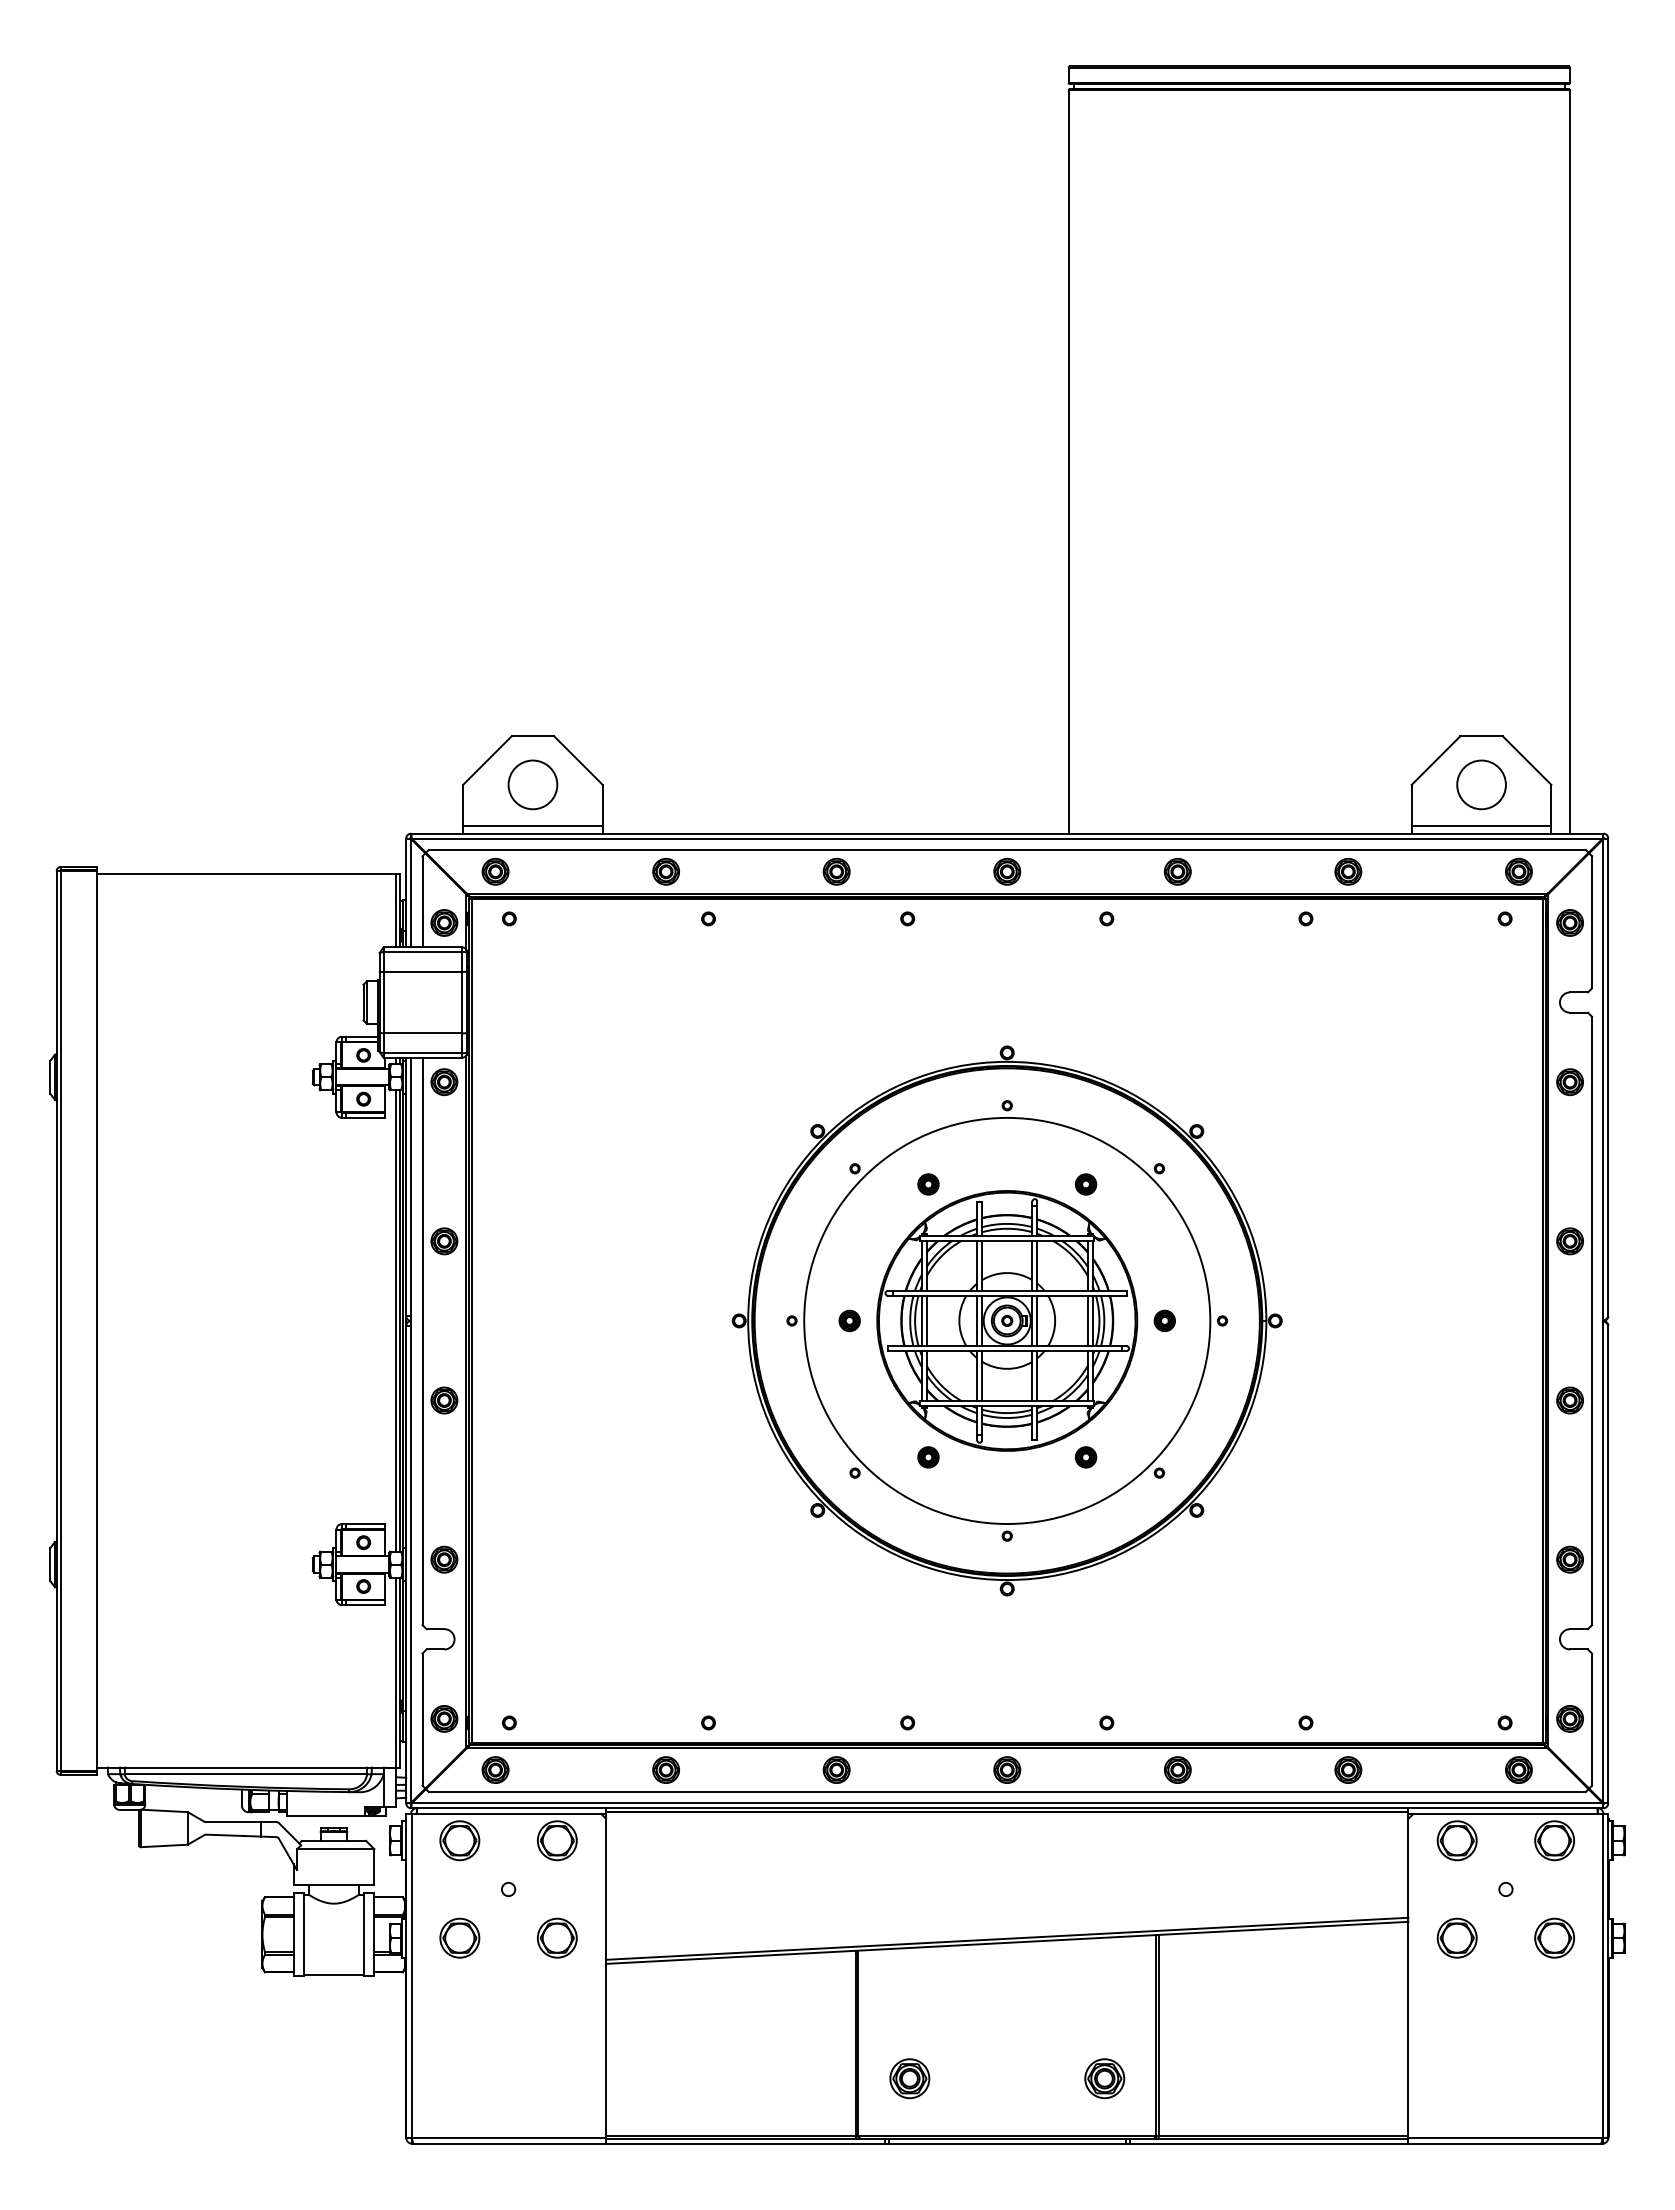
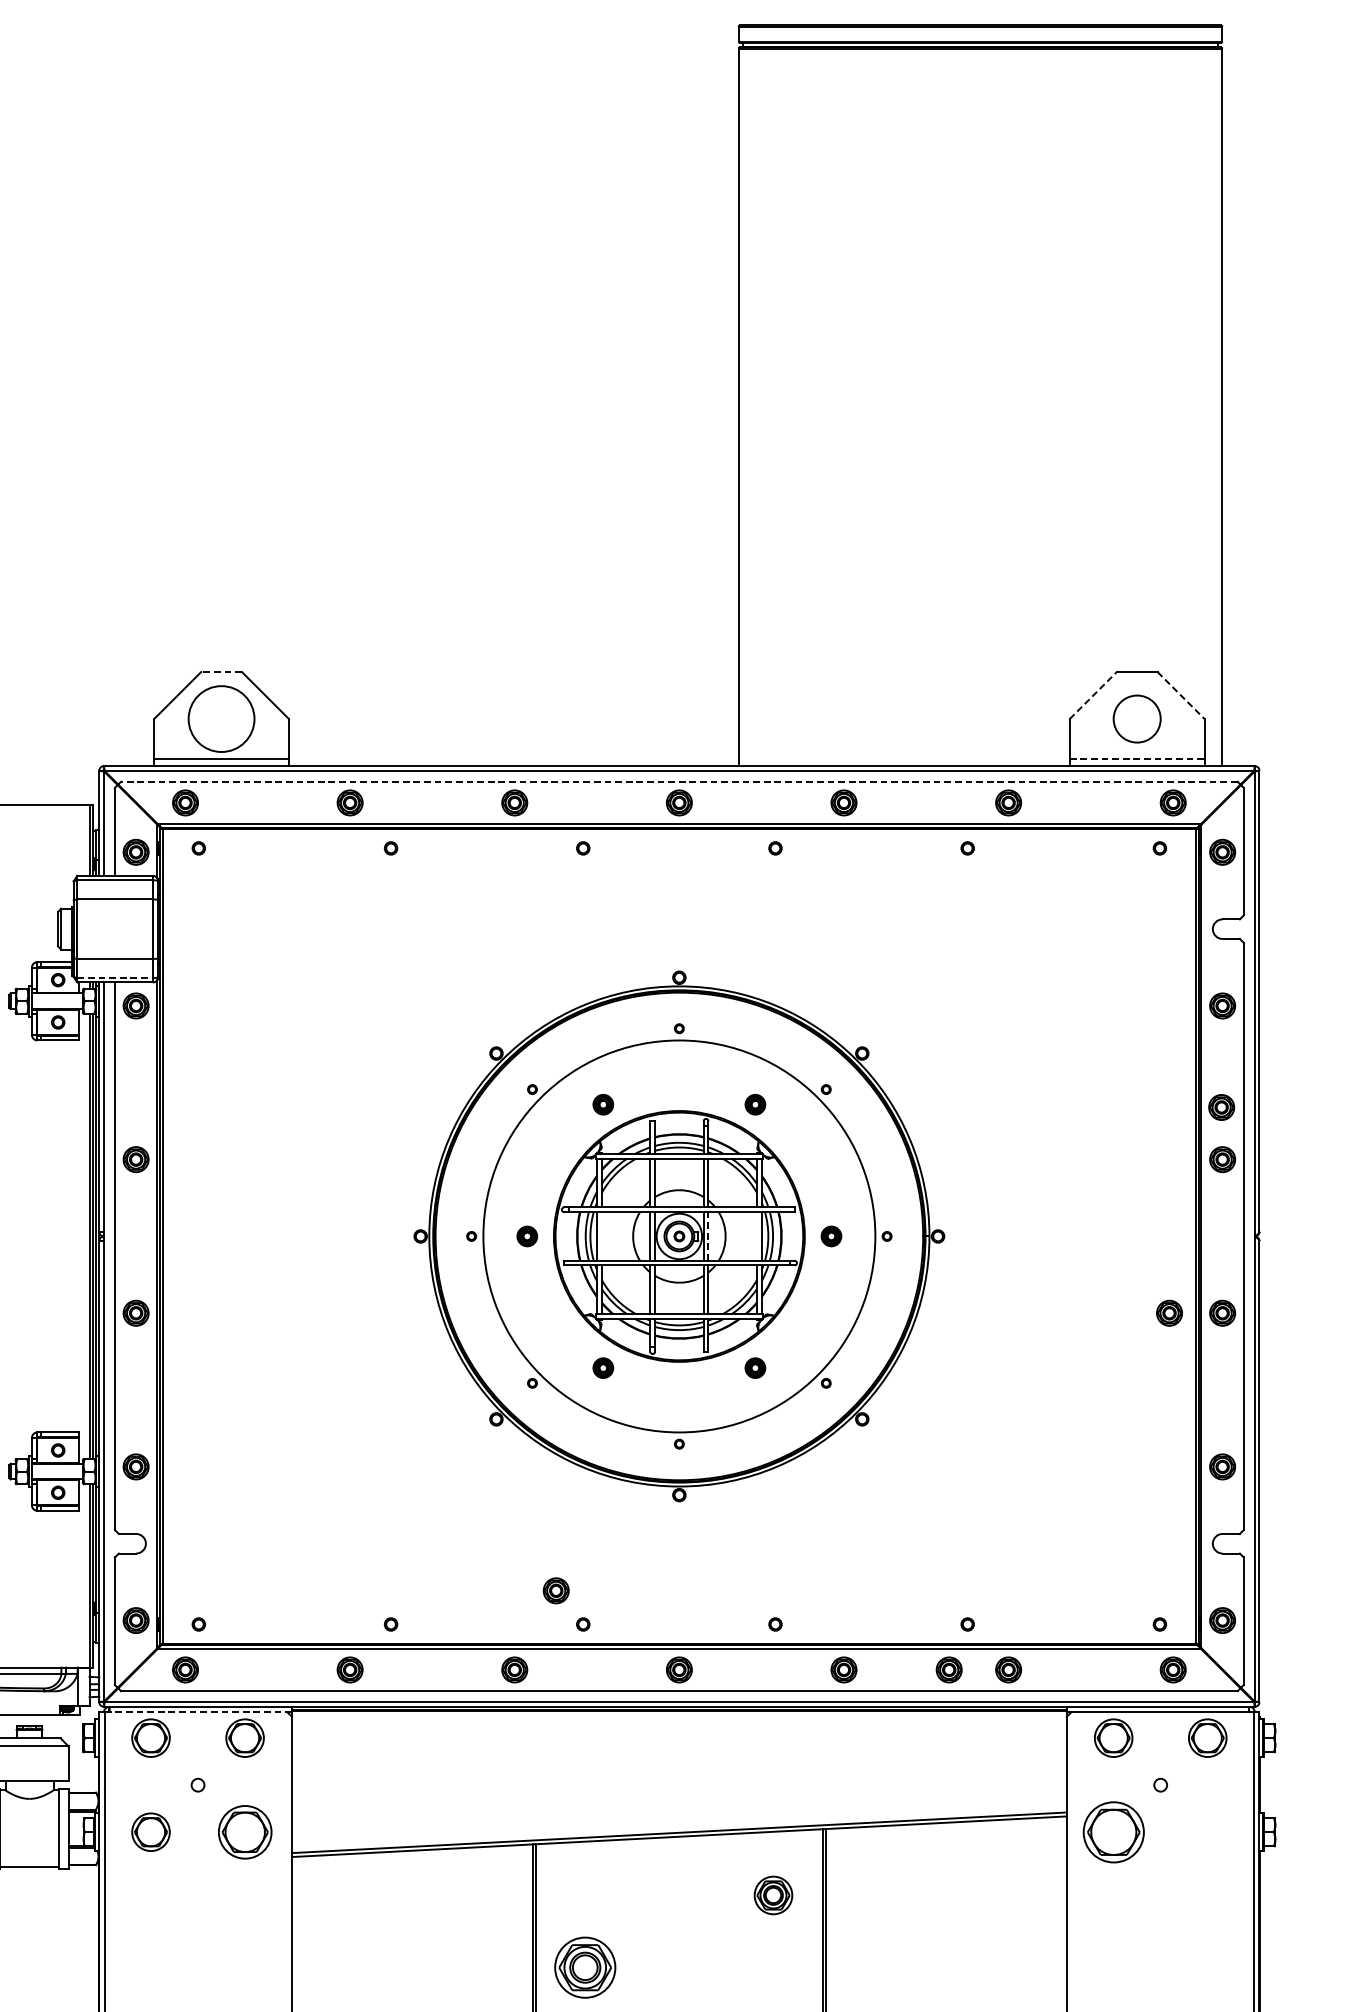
line: (532, 736) -> (221, 672), solid -> dashed
line: (1436, 760) -> (1093, 695), solid -> dashed
line: (1527, 760) -> (1181, 695), solid -> dashed
circle: (532, 784) -> (221, 718), size x1.4
line: (1481, 826) -> (1137, 759), solid -> dashed
line: (1006, 849) -> (678, 781), solid -> dashed
line: (423, 1053) -> (115, 978), solid -> dashed
part: (1568, 1187) -> (1221, 1107), added
line: (926, 1320) -> (601, 1236), removed
line: (1037, 1320) -> (708, 1236), solid -> dashed
line: (1087, 1320) -> (756, 1236), removed
part: (1514, 1400) -> (1168, 1313), added
part: (879, 1687) -> (556, 1590), added
part: (1286, 1769) -> (948, 1669), added
line: (506, 1813) -> (196, 1711), solid -> dashed
part: (556, 1937) -> (244, 1831), size x1.4
part: (1456, 1937) -> (1112, 1831), size x1.6
part: (1554, 1937) -> (1207, 1831), removed
part: (909, 2078) -> (585, 1967), size x1.6
part: (1104, 2078) -> (773, 1895), moved

